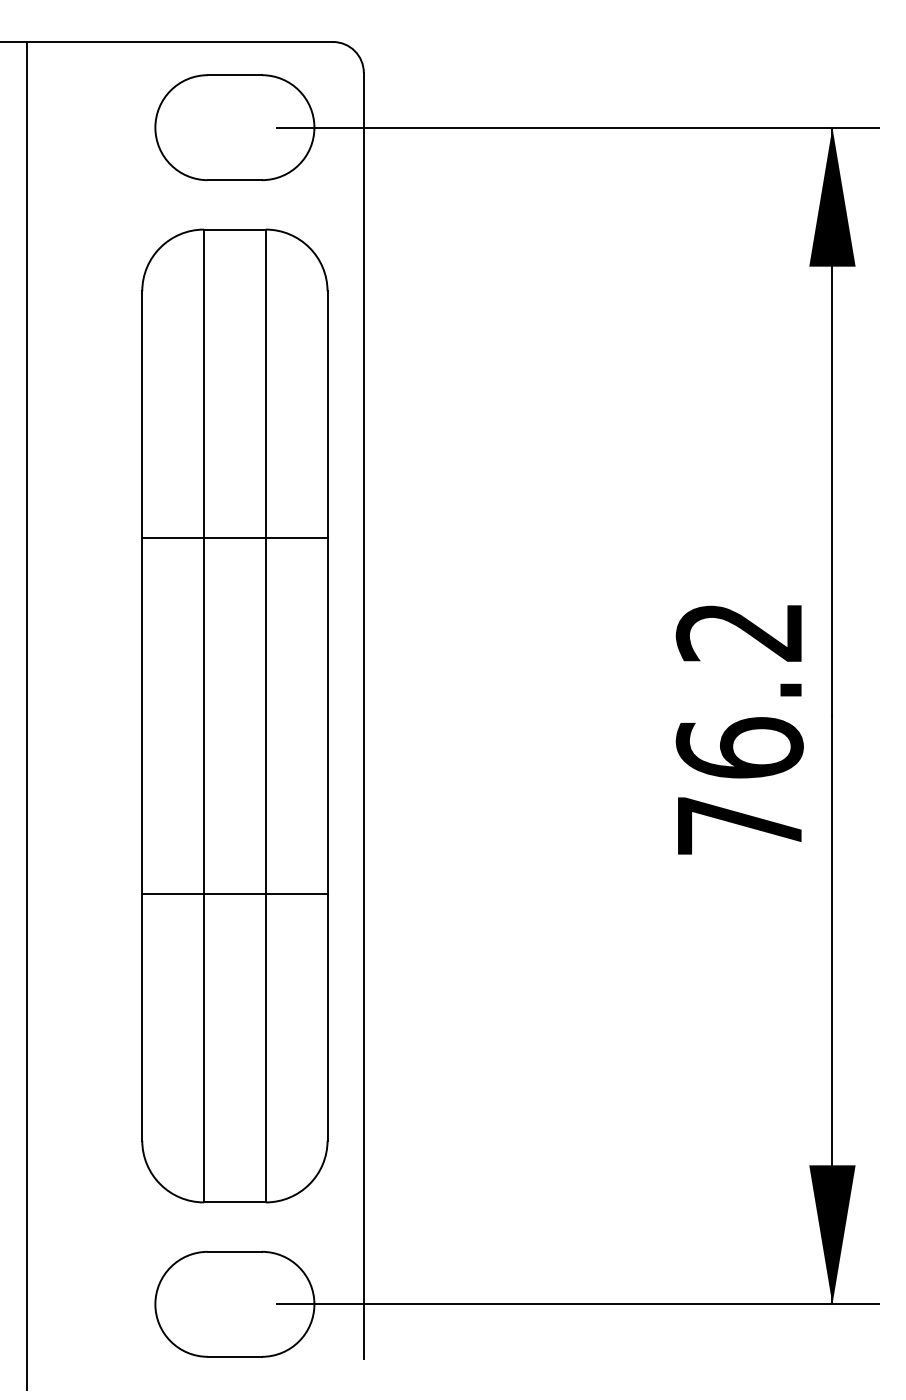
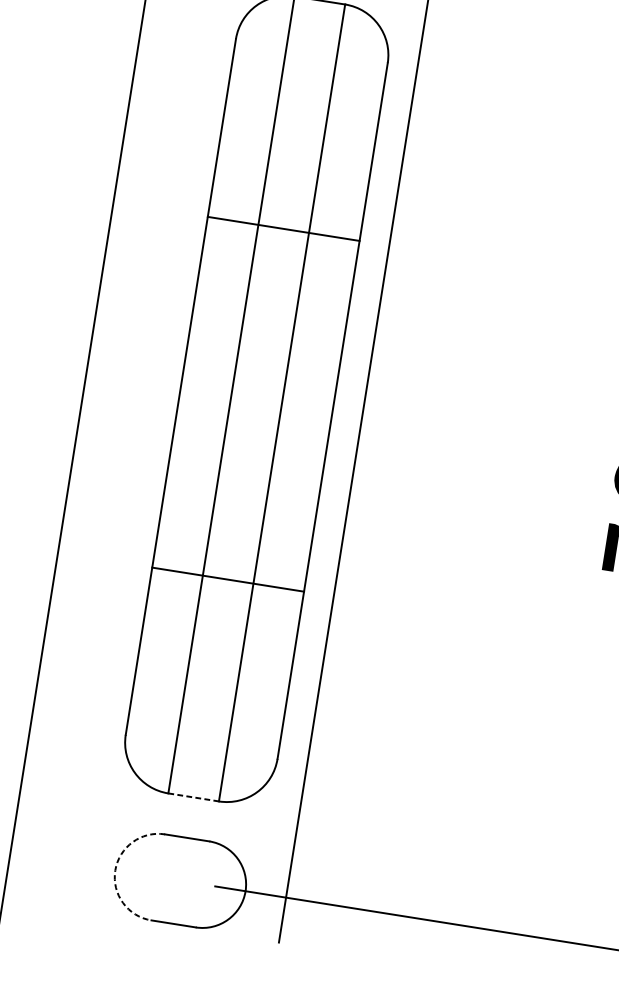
line: (234, 538) -> (283, 228), moved
line: (234, 893) -> (227, 579), moved
line: (234, 1202) -> (193, 797), solid -> dashed
arc: (155, 1304) -> (115, 870), solid -> dashed

